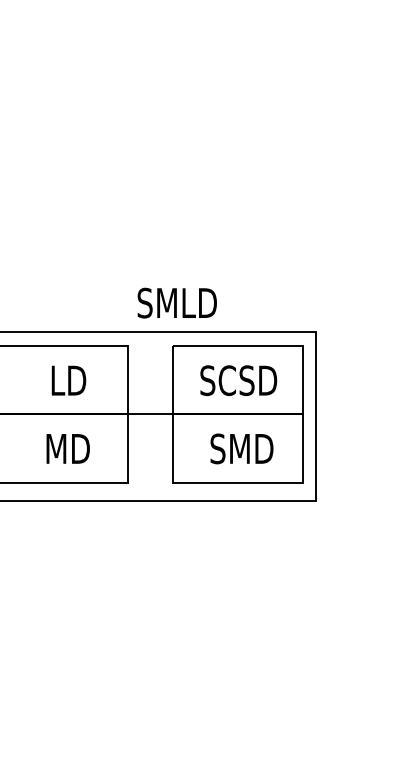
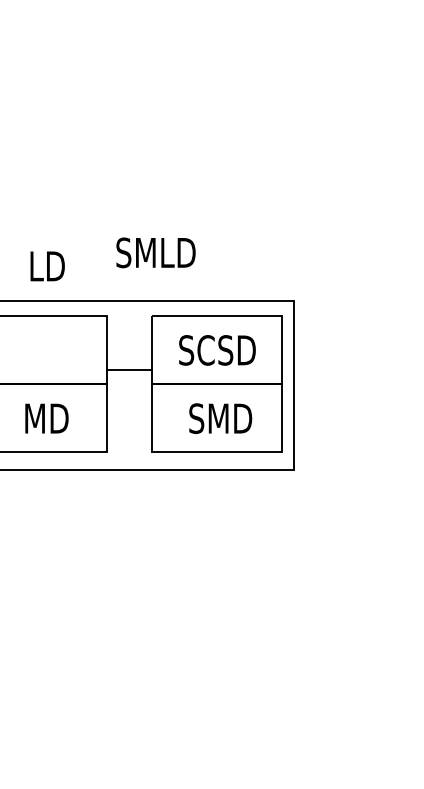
text: (176, 302) -> (155, 252), moved
text: (68, 380) -> (47, 266), moved
line: (150, 414) -> (129, 370), moved

